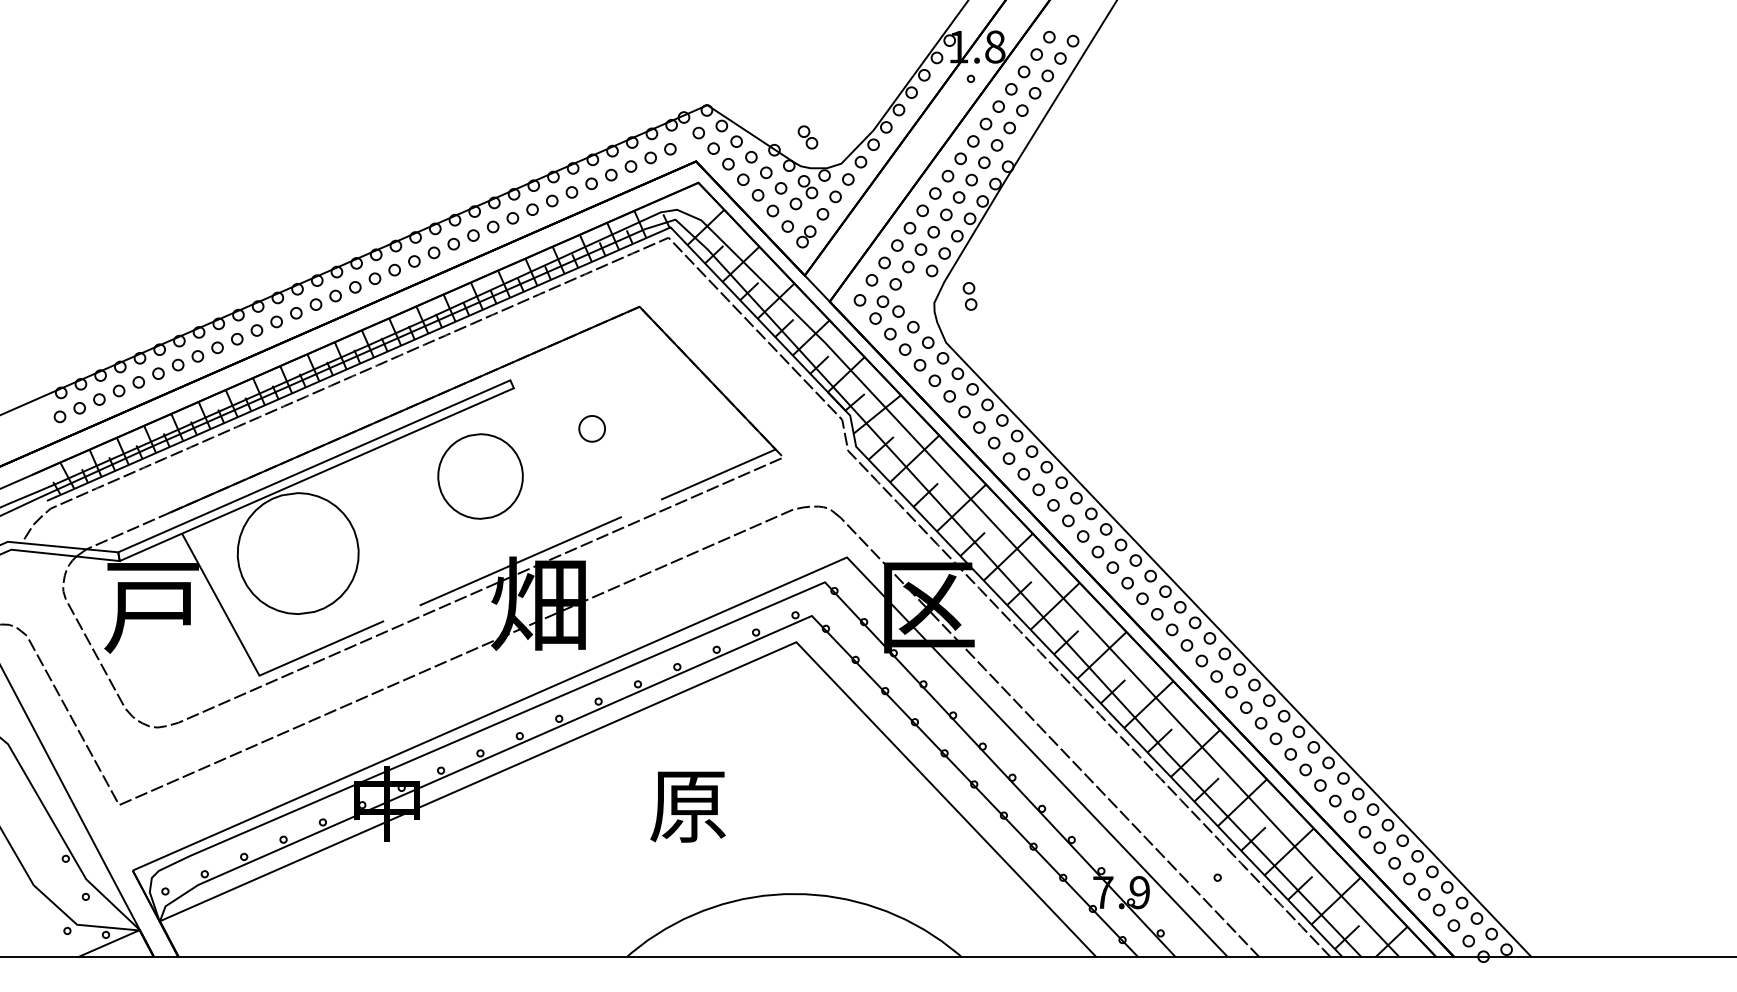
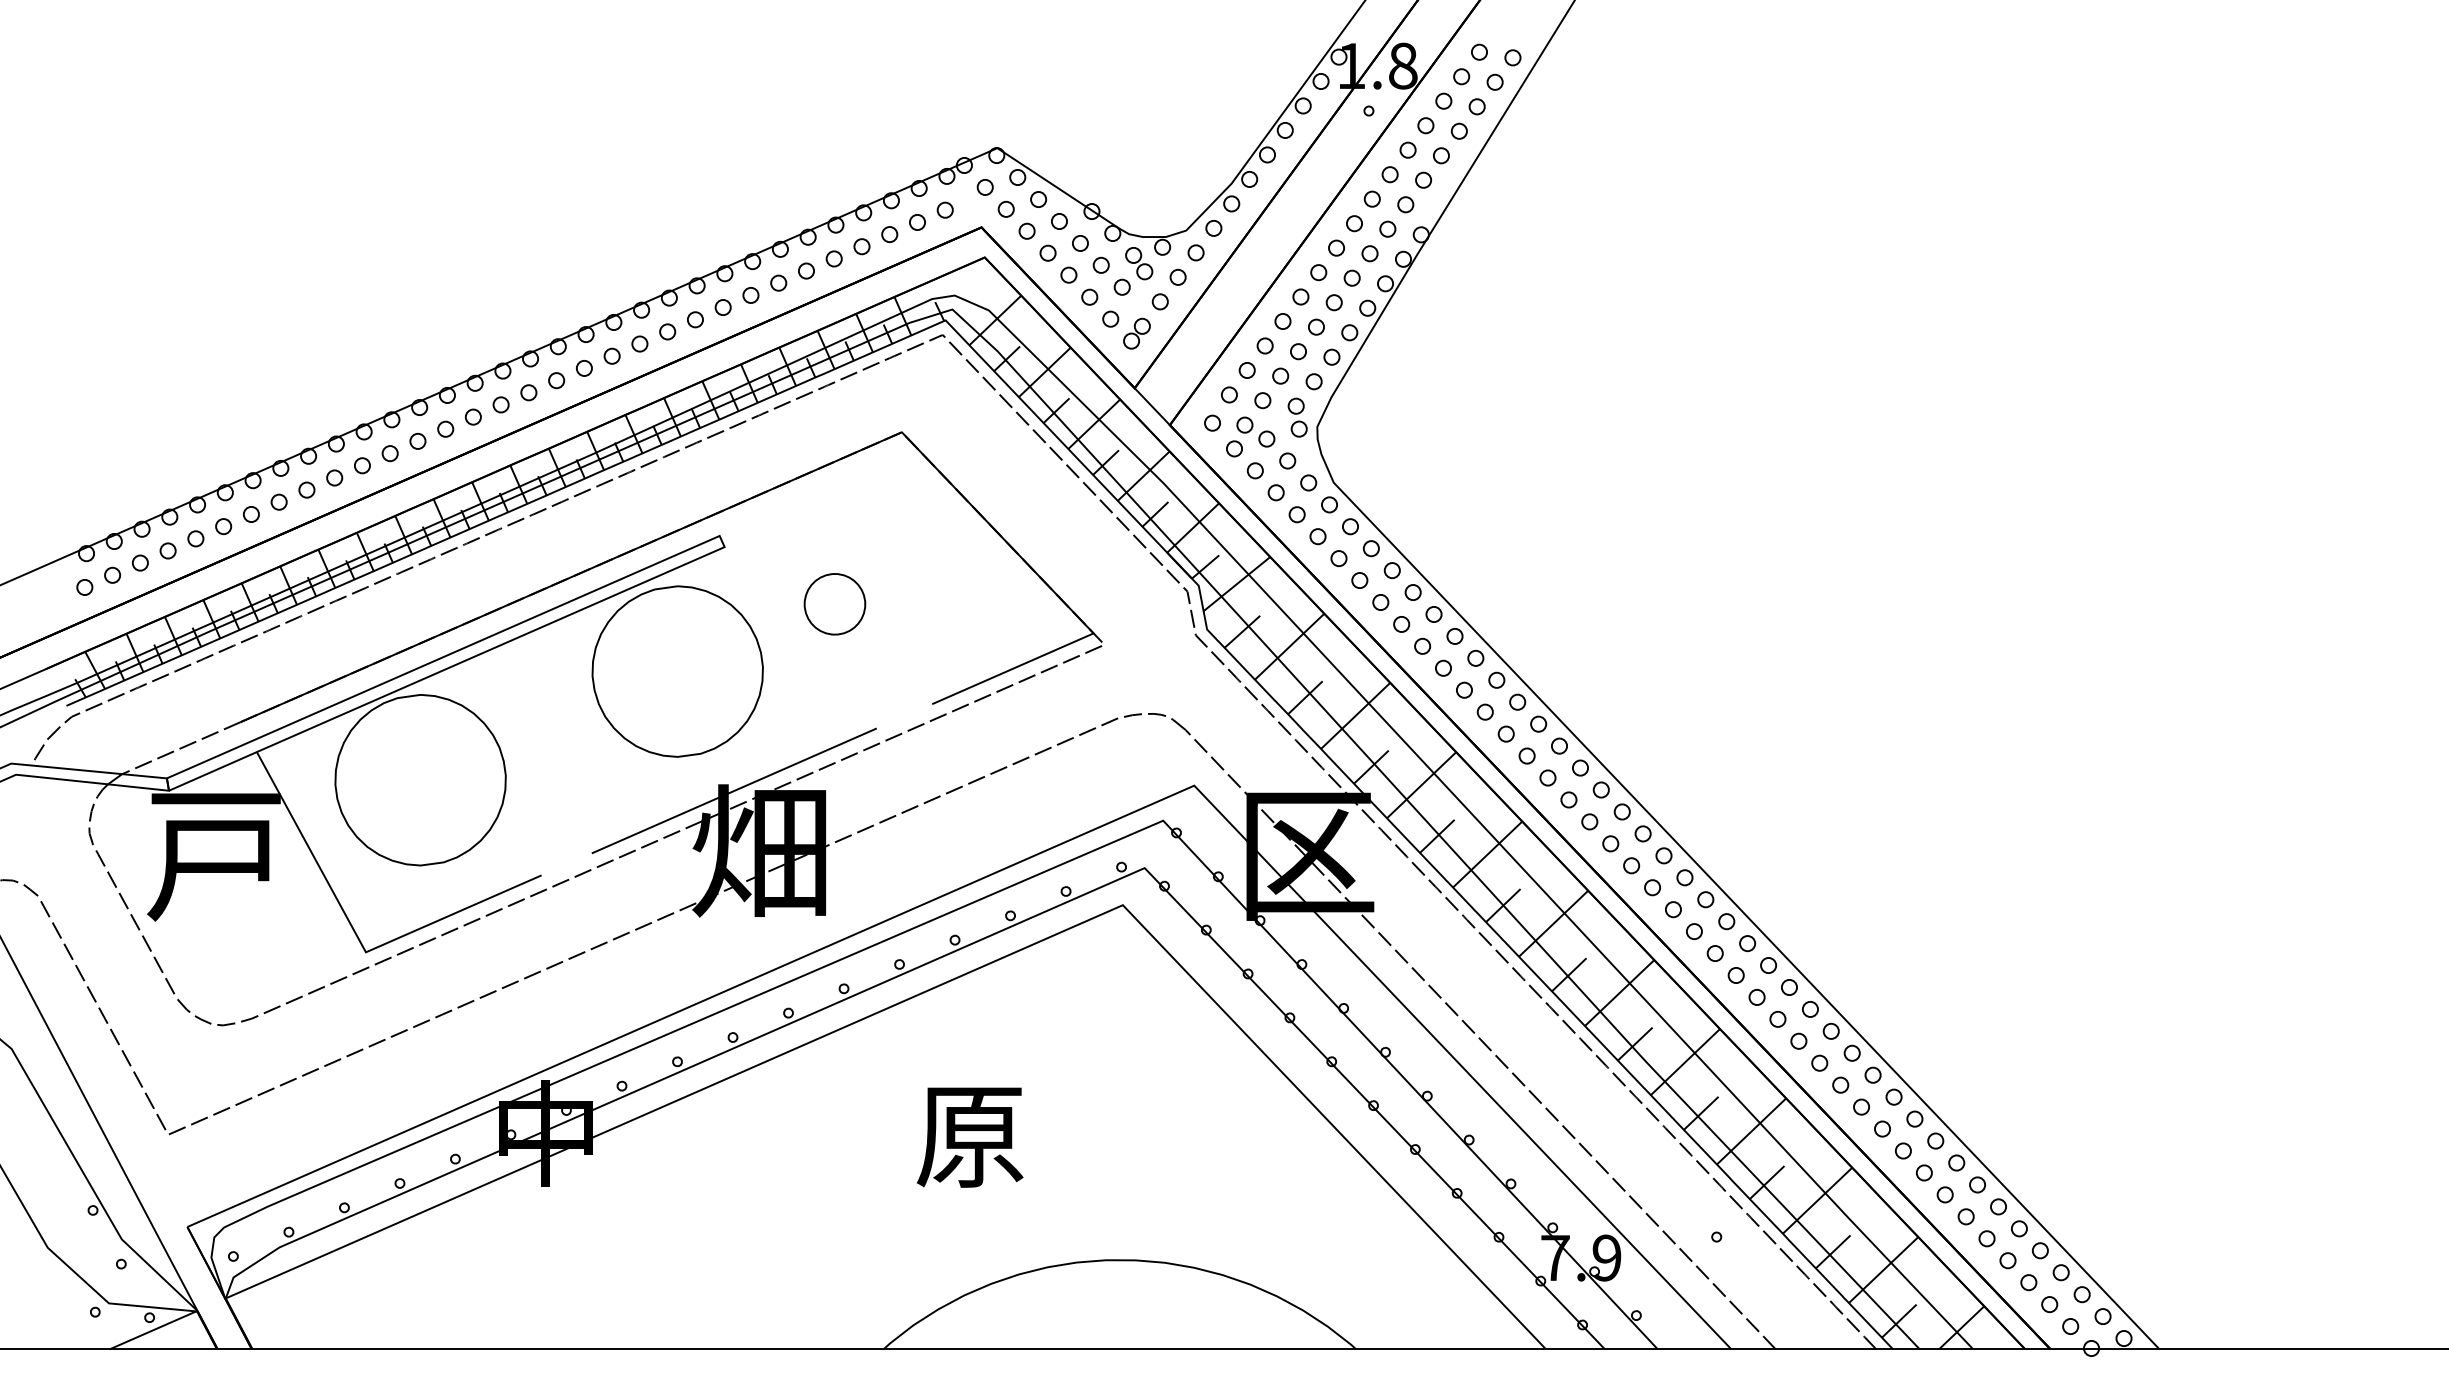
part: (808, 137) -> (1139, 193), removed
part: (969, 296) -> (1297, 417), moved
part: (591, 428) -> (834, 604), size x1.67
part: (480, 476) -> (677, 671), size x1.43

